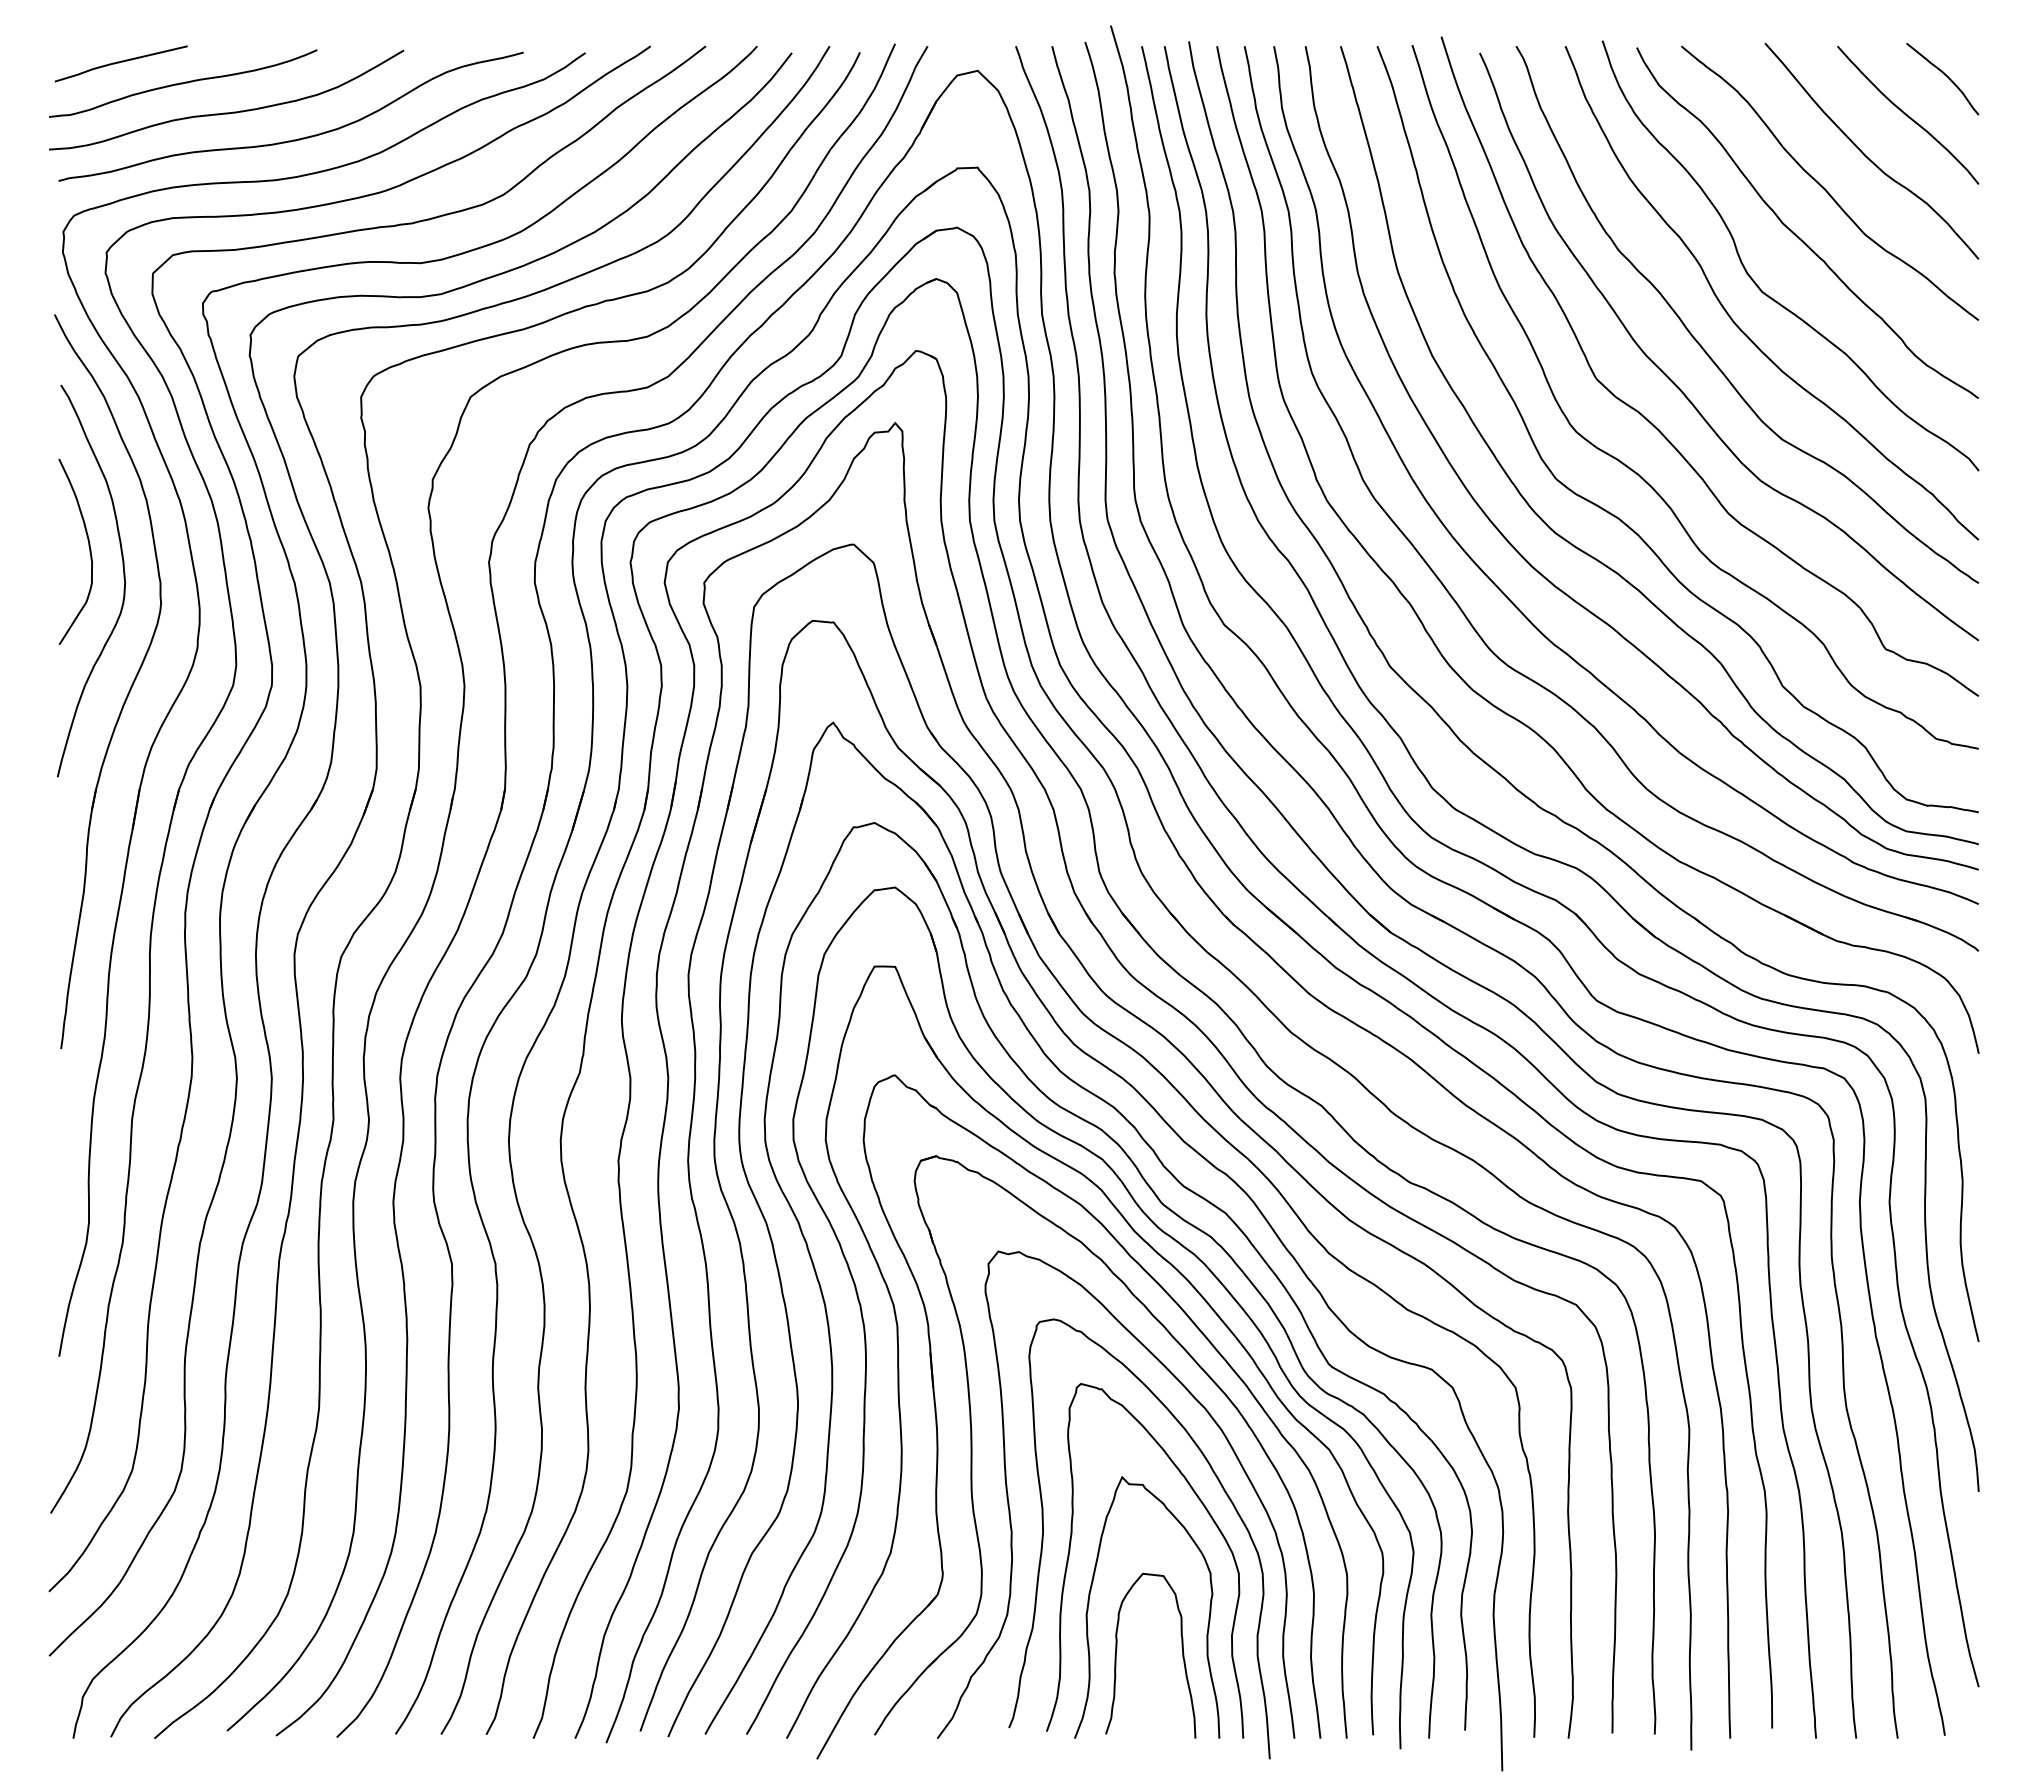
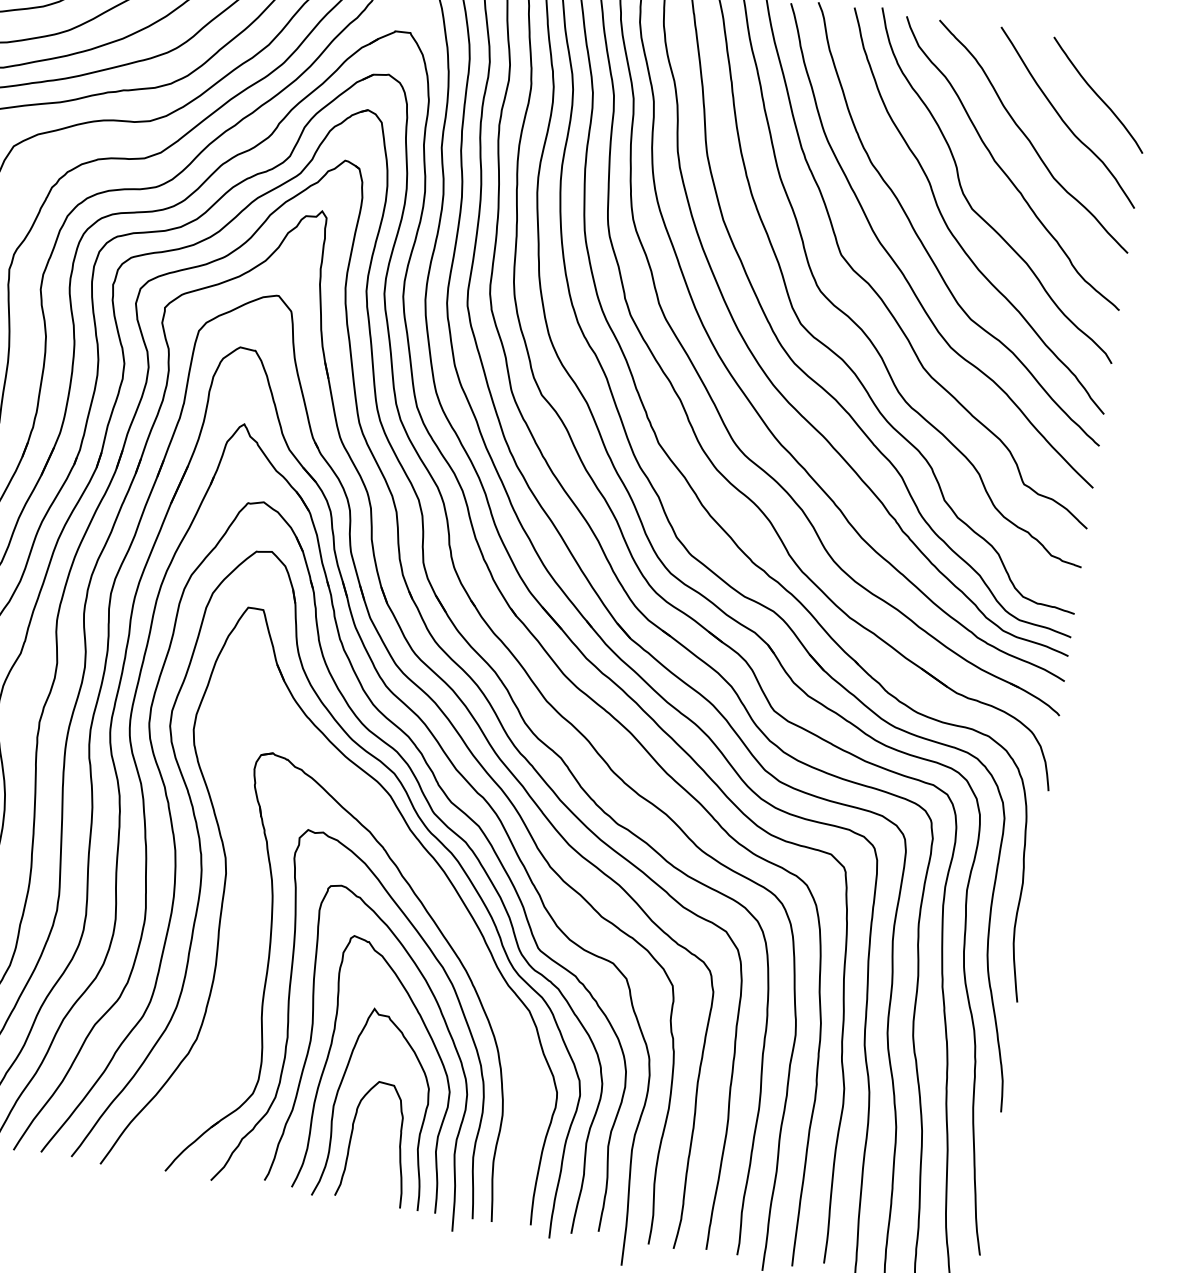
curve: (1944, 75) -> (1129, 70), removed
part: (1192, 1323) -> (442, 903), removed

